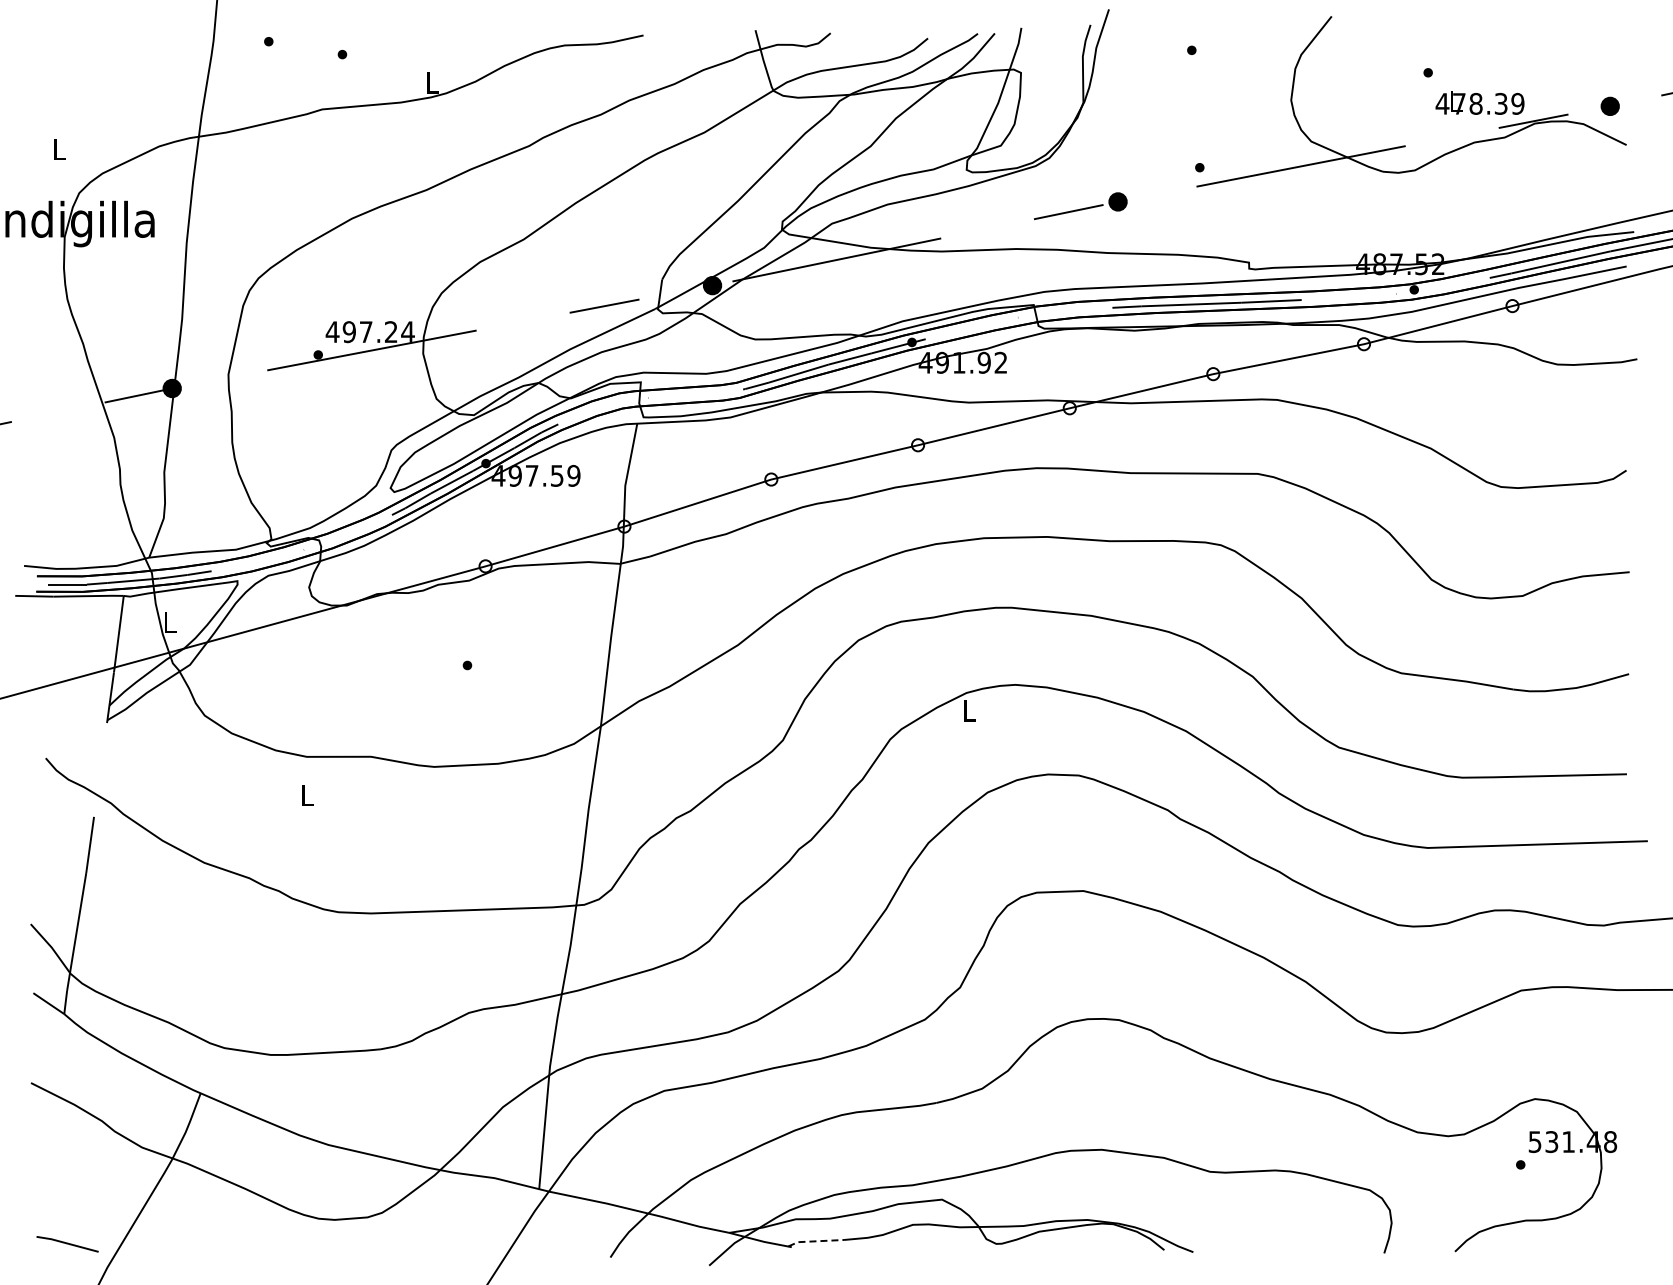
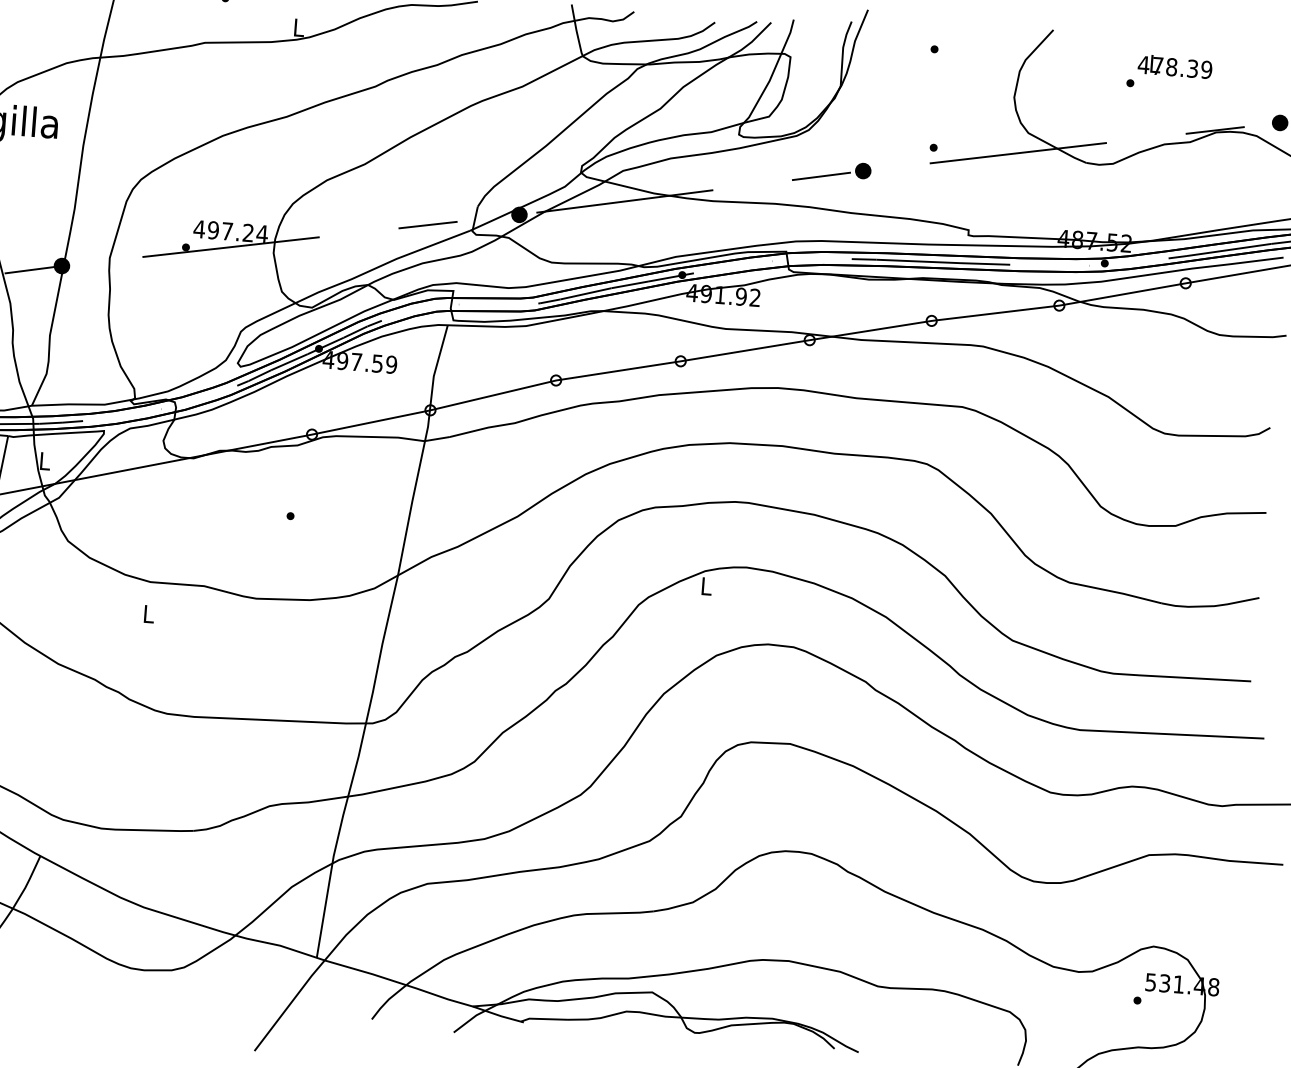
text: (1479, 102) -> (1174, 66), moved
line: (815, 1241) -> (544, 1019), dashed -> solid

